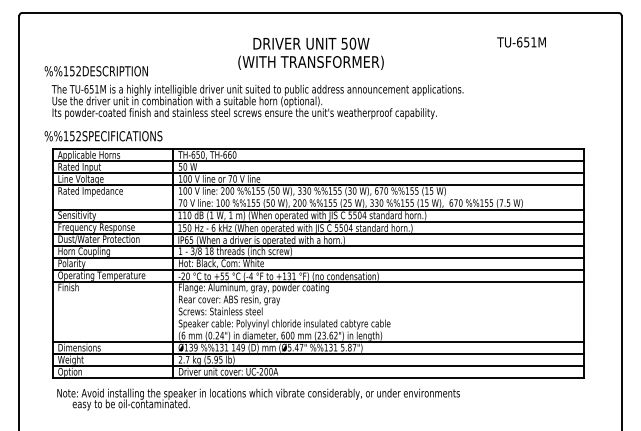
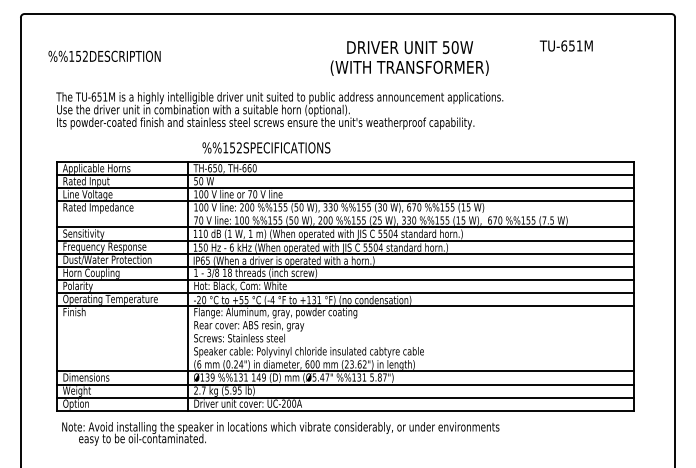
text: (310, 53) -> (409, 58), moved
text: (96, 70) -> (104, 55), moved
text: (103, 135) -> (266, 147), moved

